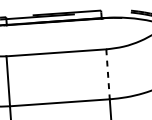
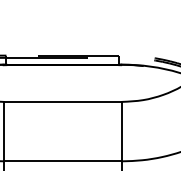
line: (108, 74) -> (122, 131), dashed -> solid

